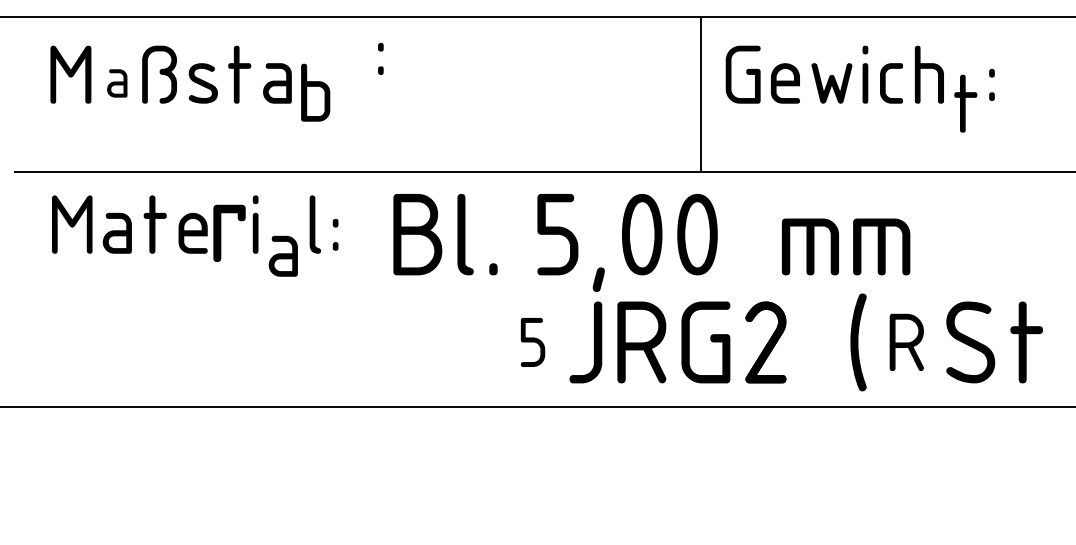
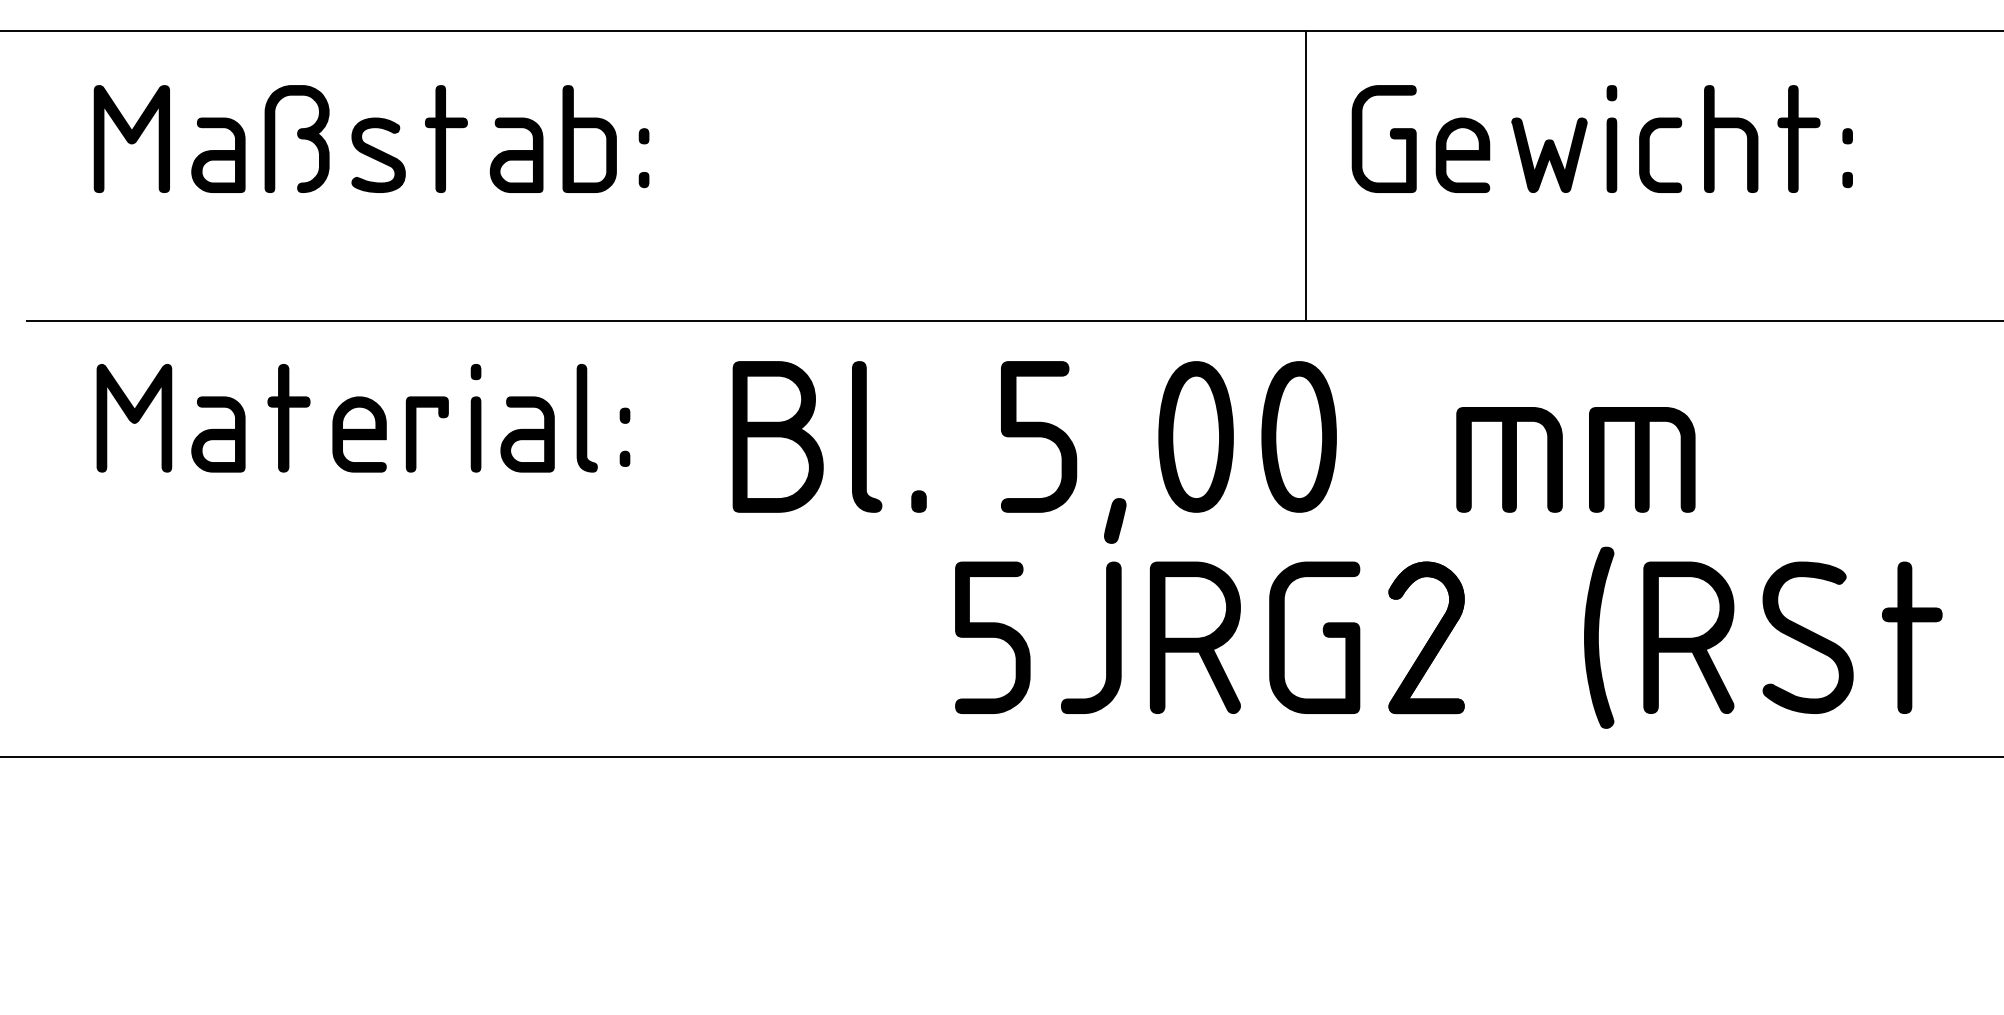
part: (380, 51) -> (643, 144), moved
part: (116, 83) -> (216, 155), size x1.43
part: (315, 92) -> (589, 138), moved
part: (965, 103) -> (1798, 138), moved
part: (229, 232) -> (427, 432), size x0.71
part: (282, 255) -> (526, 432), moved
part: (532, 342) -> (991, 637), size x1.67
part: (906, 342) -> (1688, 637), size x1.43

